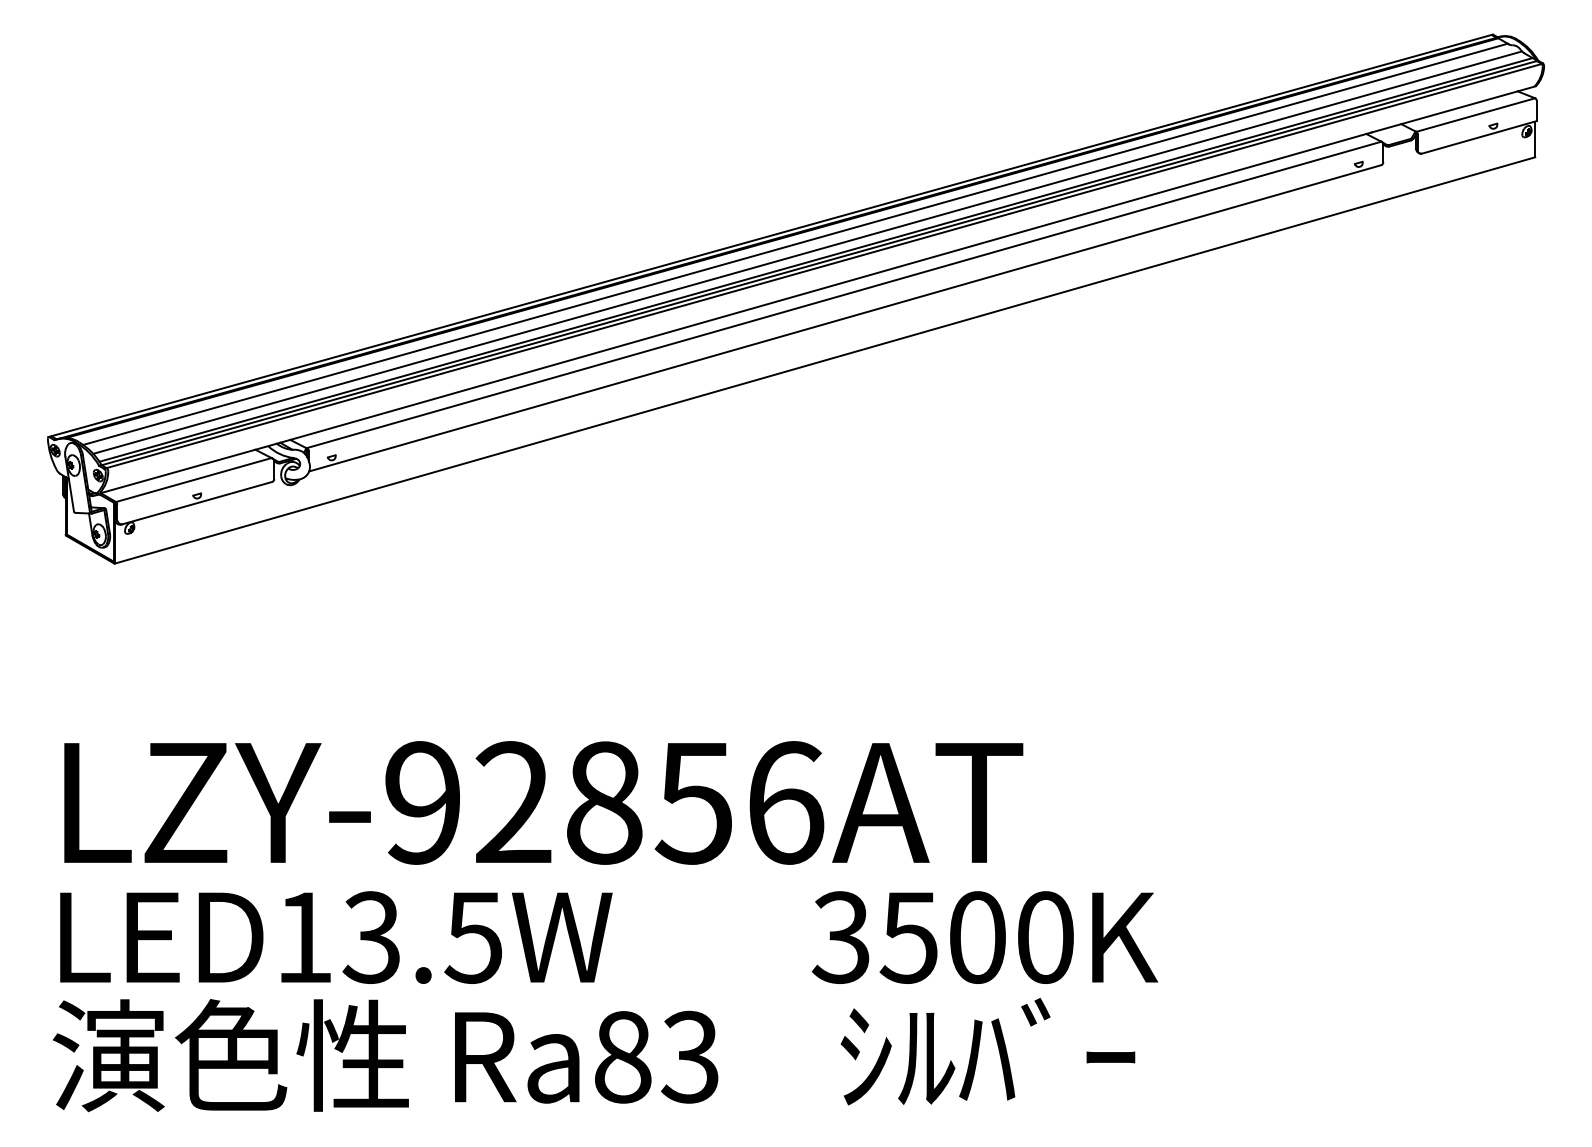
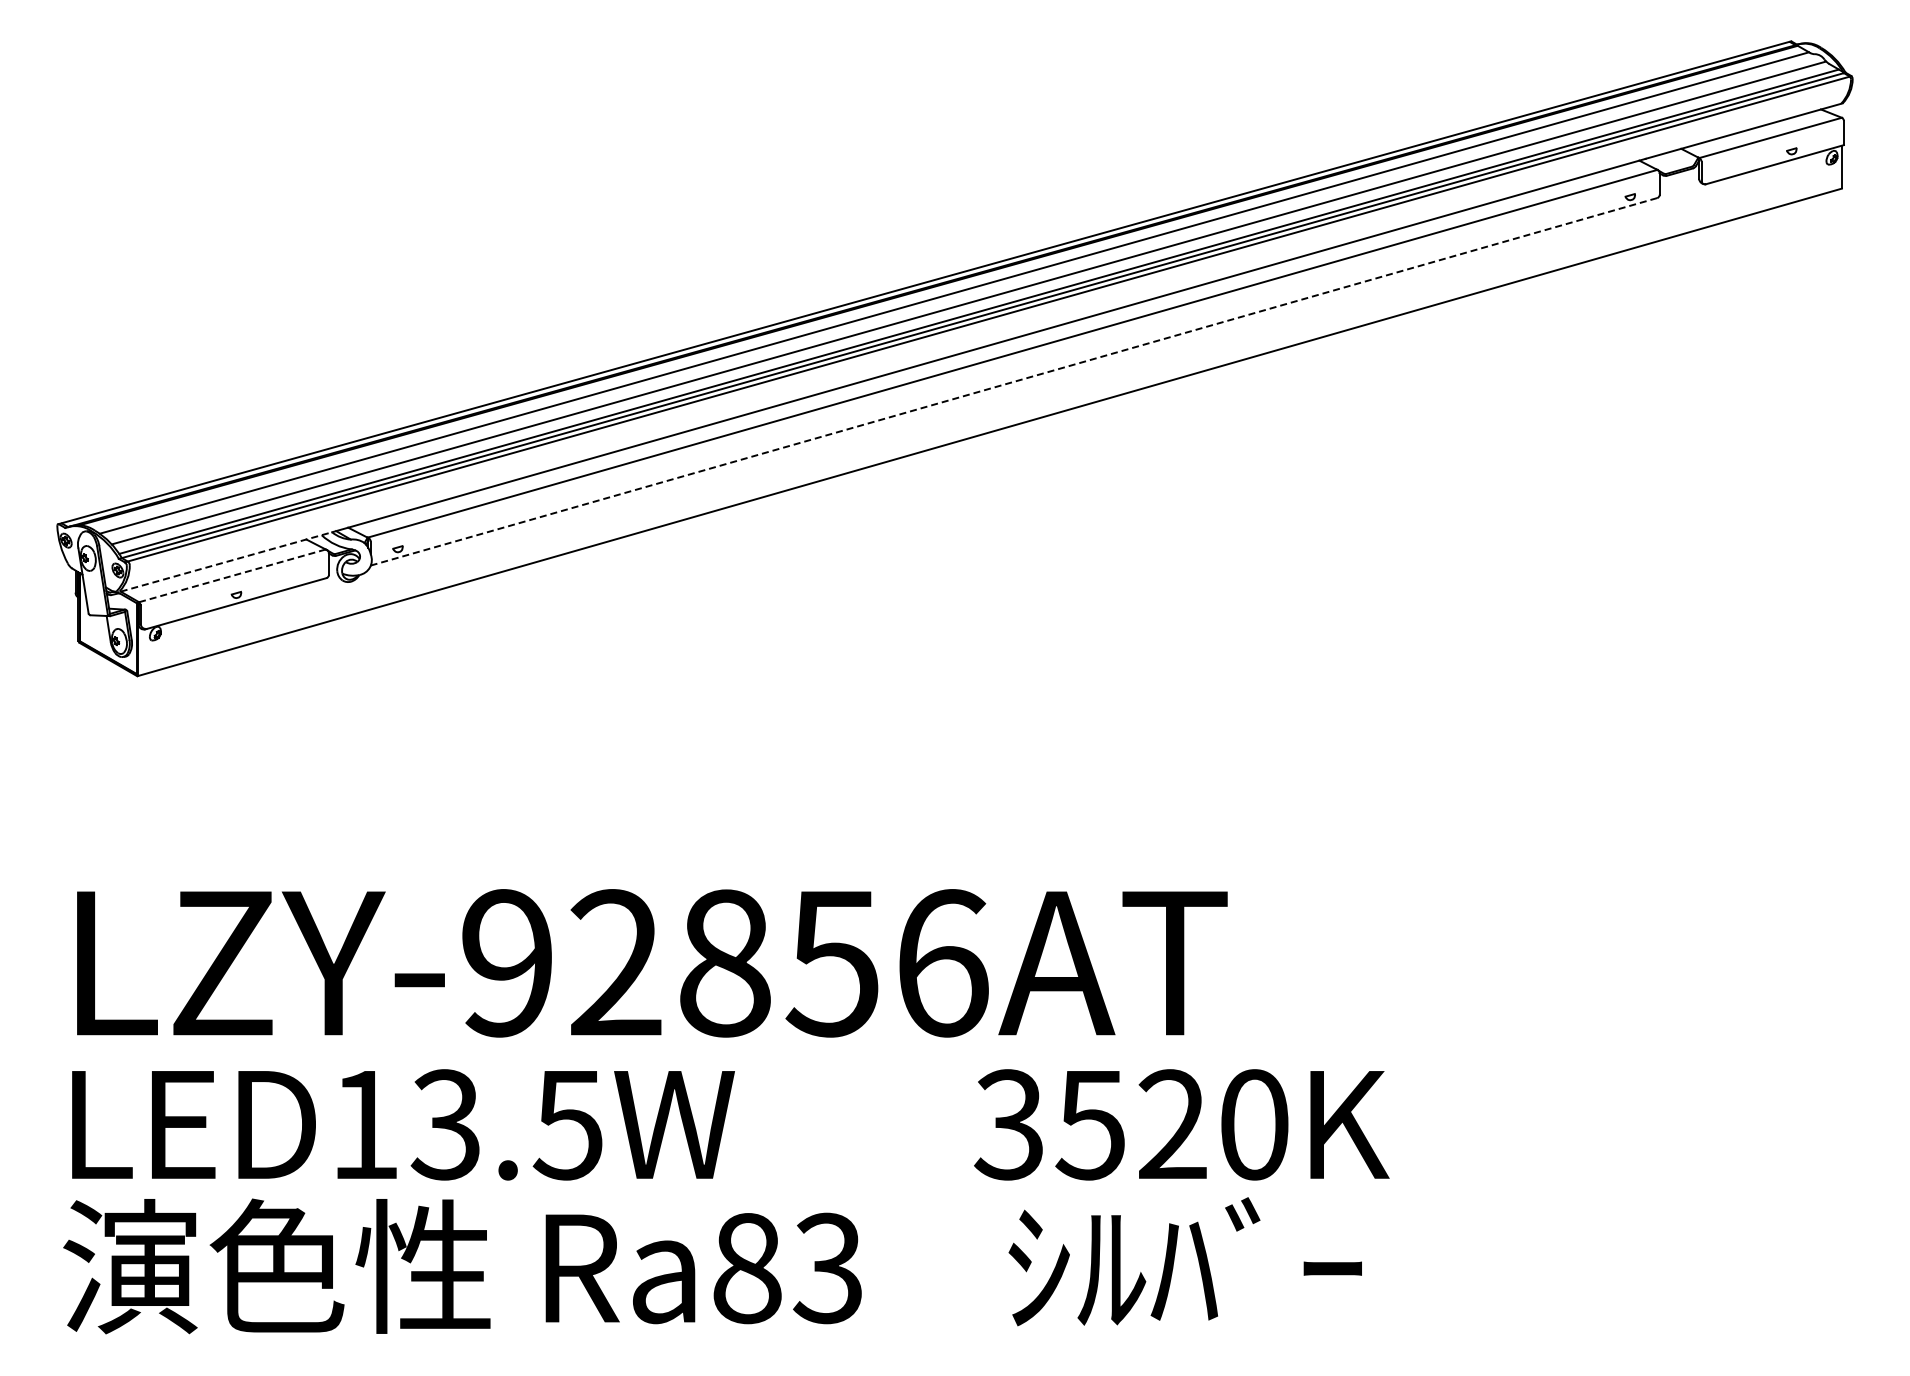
line: (844, 318) -> (1013, 381), solid -> dashed
line: (188, 468) -> (226, 561), solid -> dashed
line: (193, 480) -> (231, 576), solid -> dashed
text: (977, 937) -> (1172, 1124), 3500K -> 3520K

